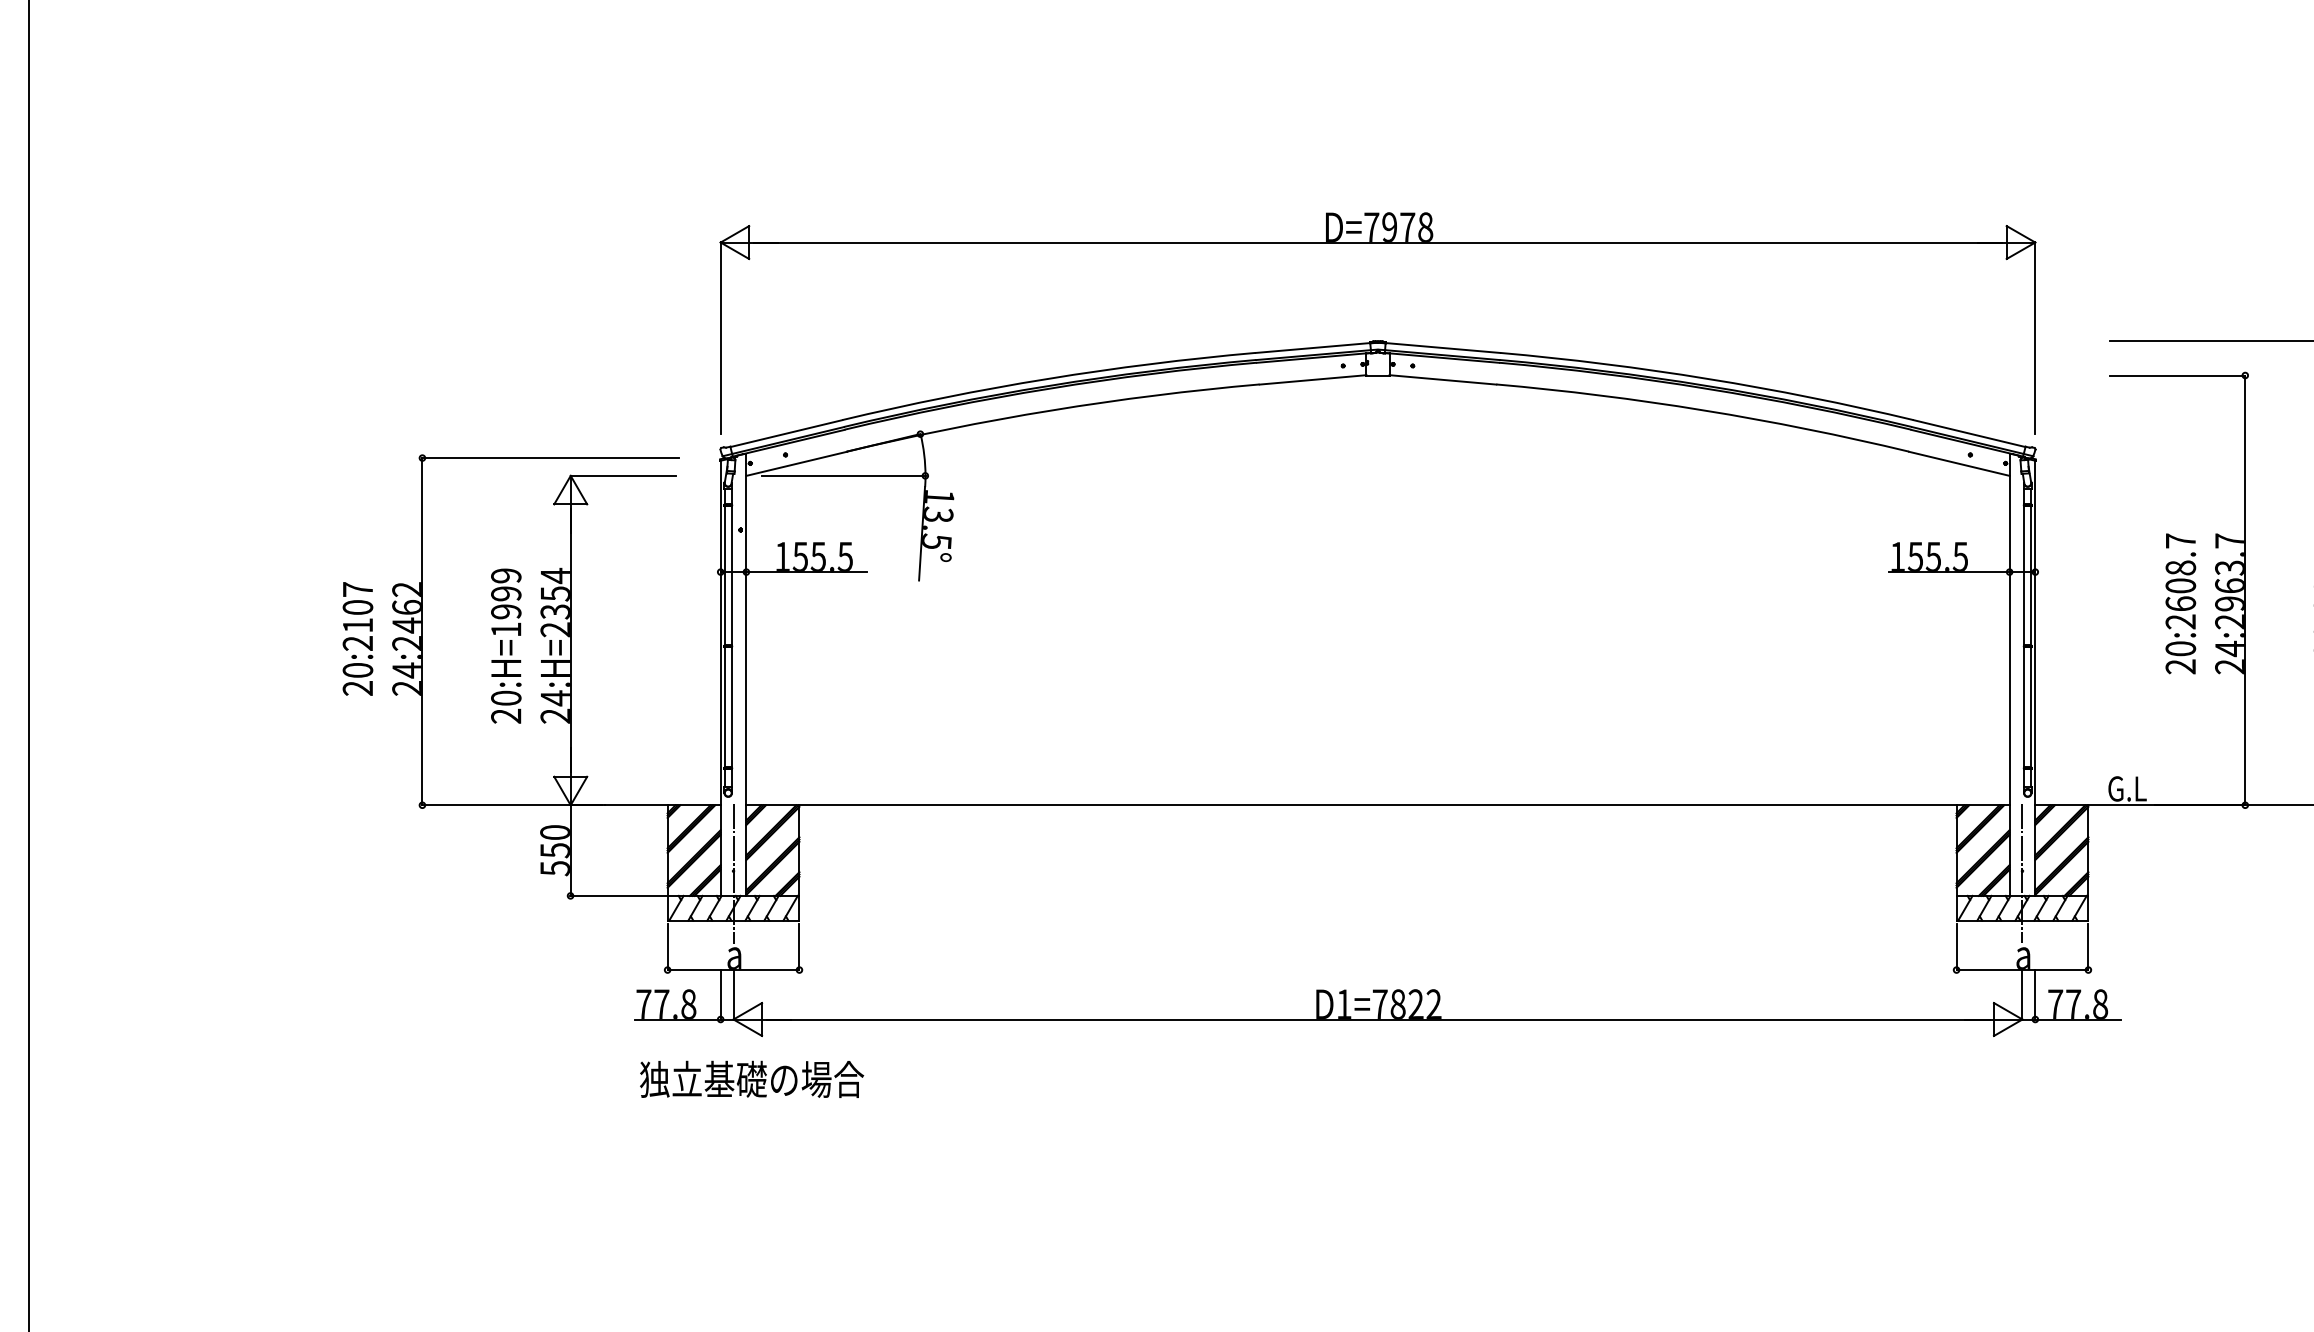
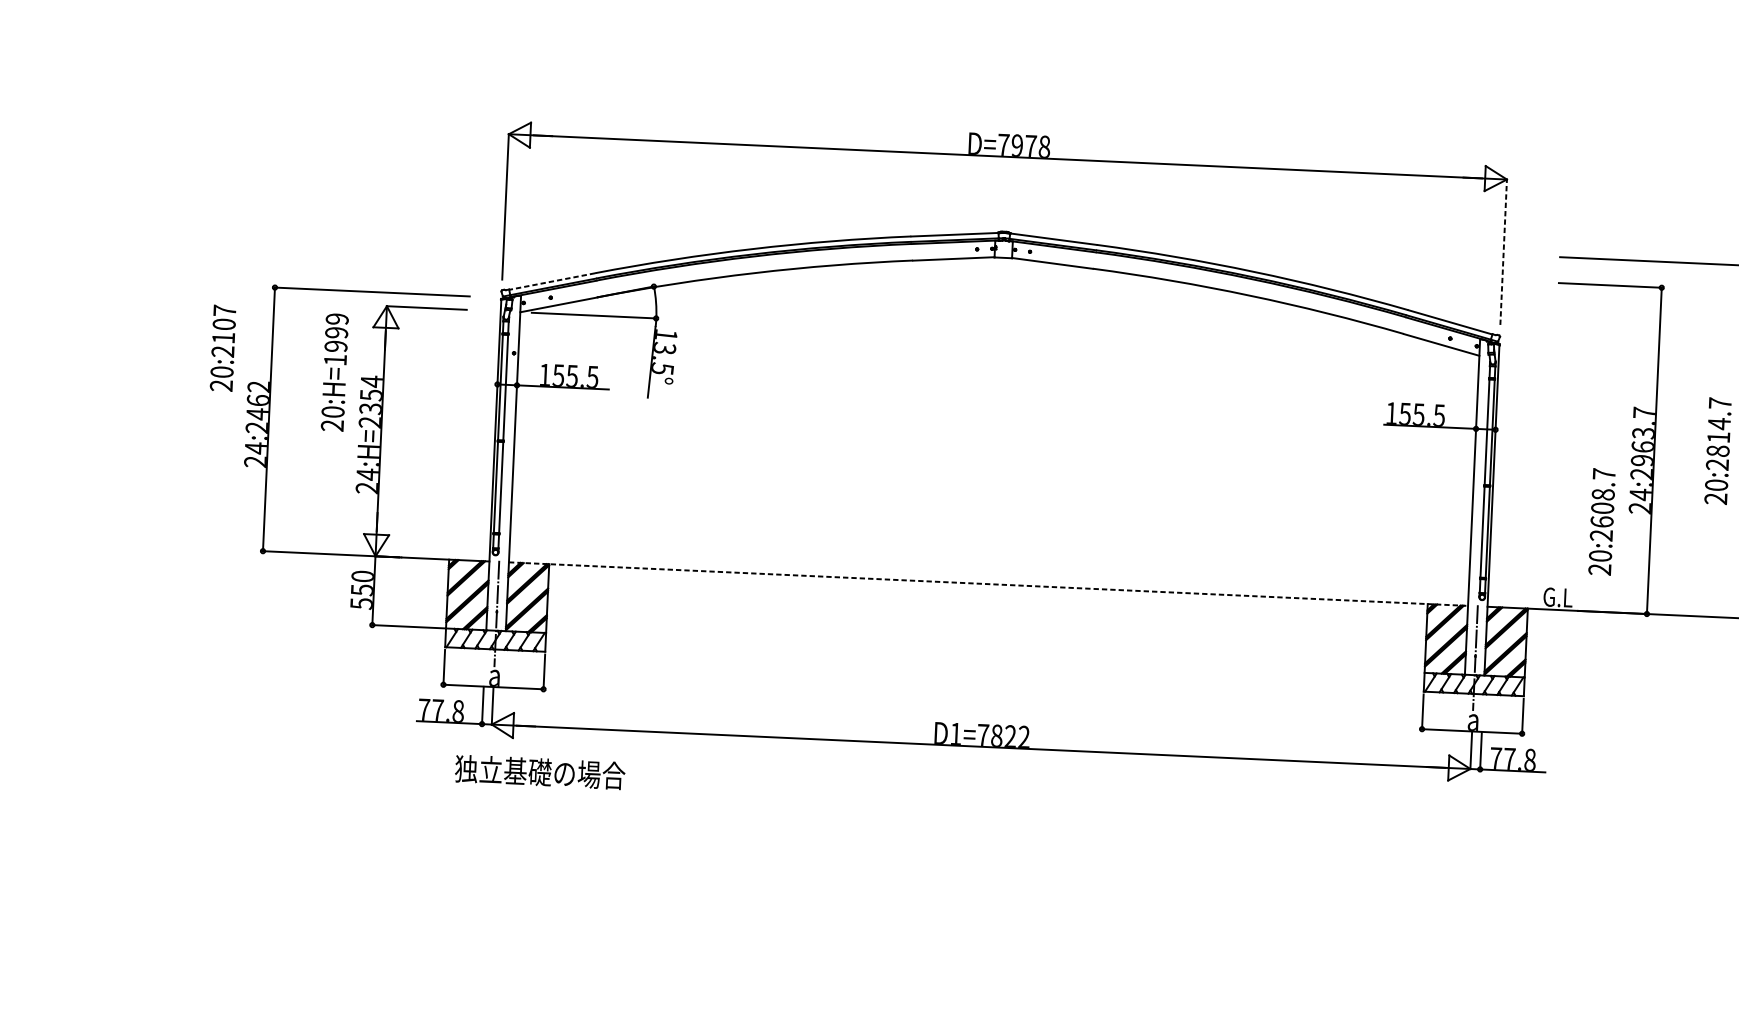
line: (2035, 338) -> (1503, 252), solid -> dashed
line: (785, 433) -> (551, 281), solid -> dashed
text: (2180, 603) -> (1601, 521), moved
text: (357, 638) -> (222, 347), moved
text: (506, 645) -> (335, 372), moved
line: (1378, 805) -> (988, 584), solid -> dashed
text: (752, 1078) -> (540, 771), moved

